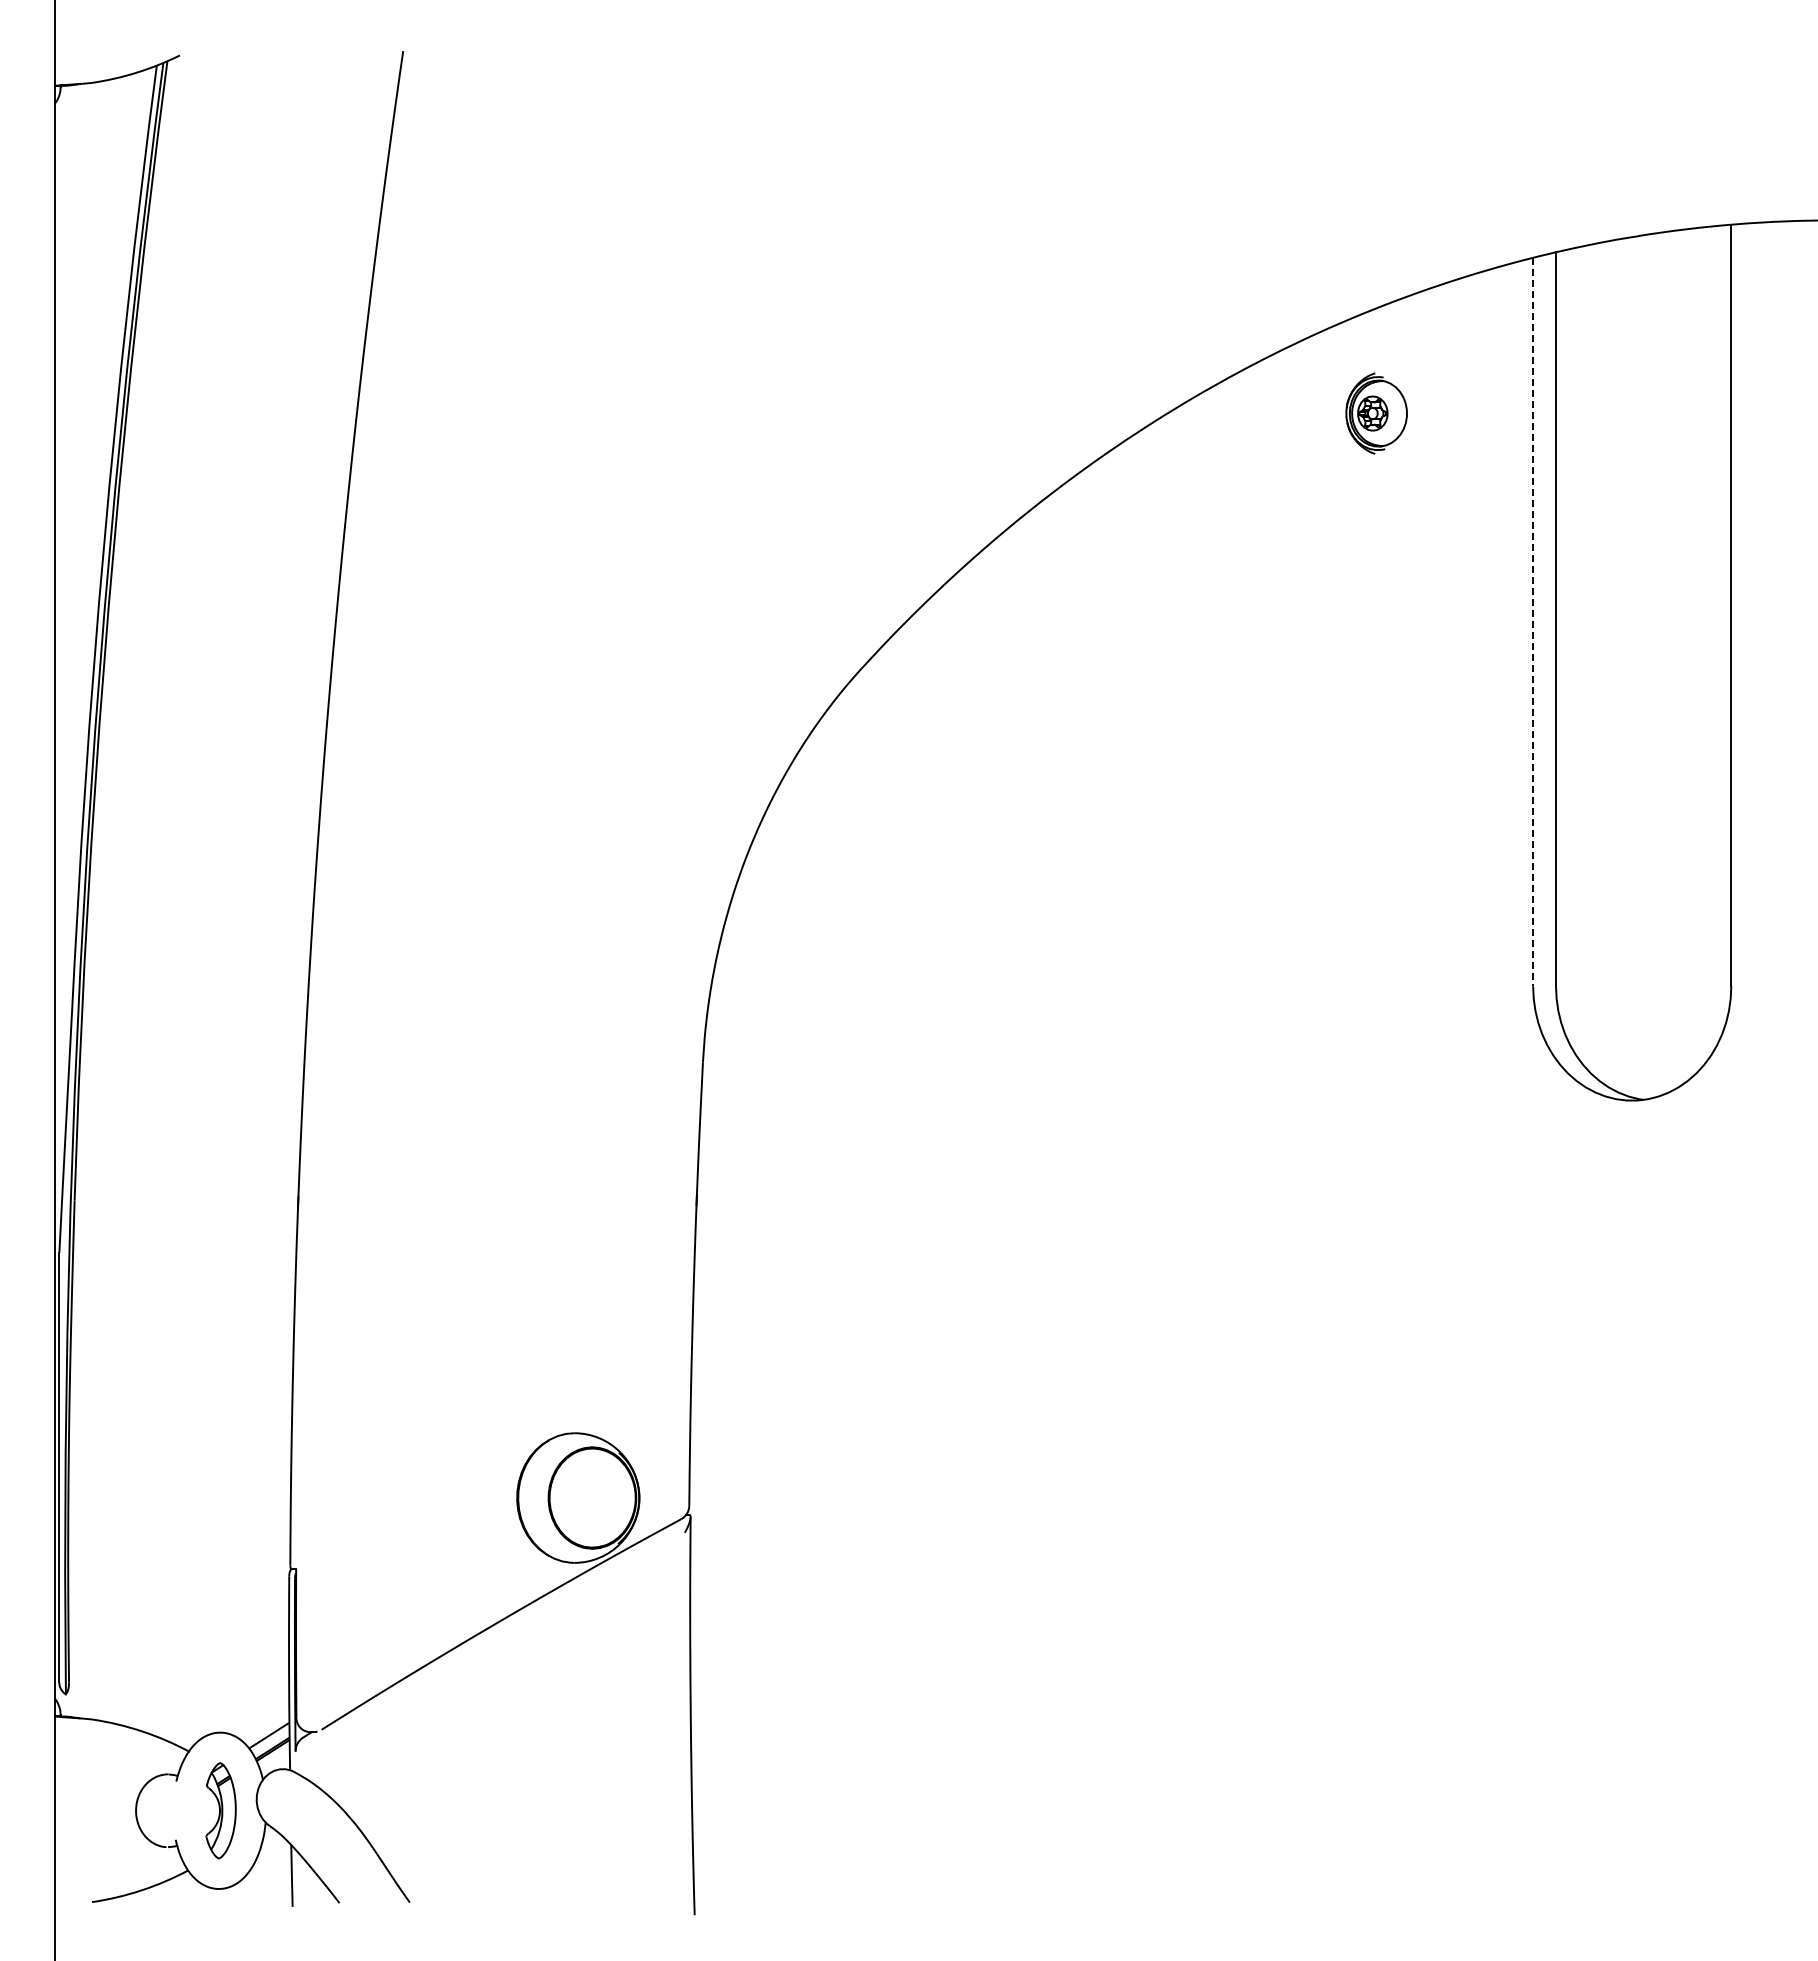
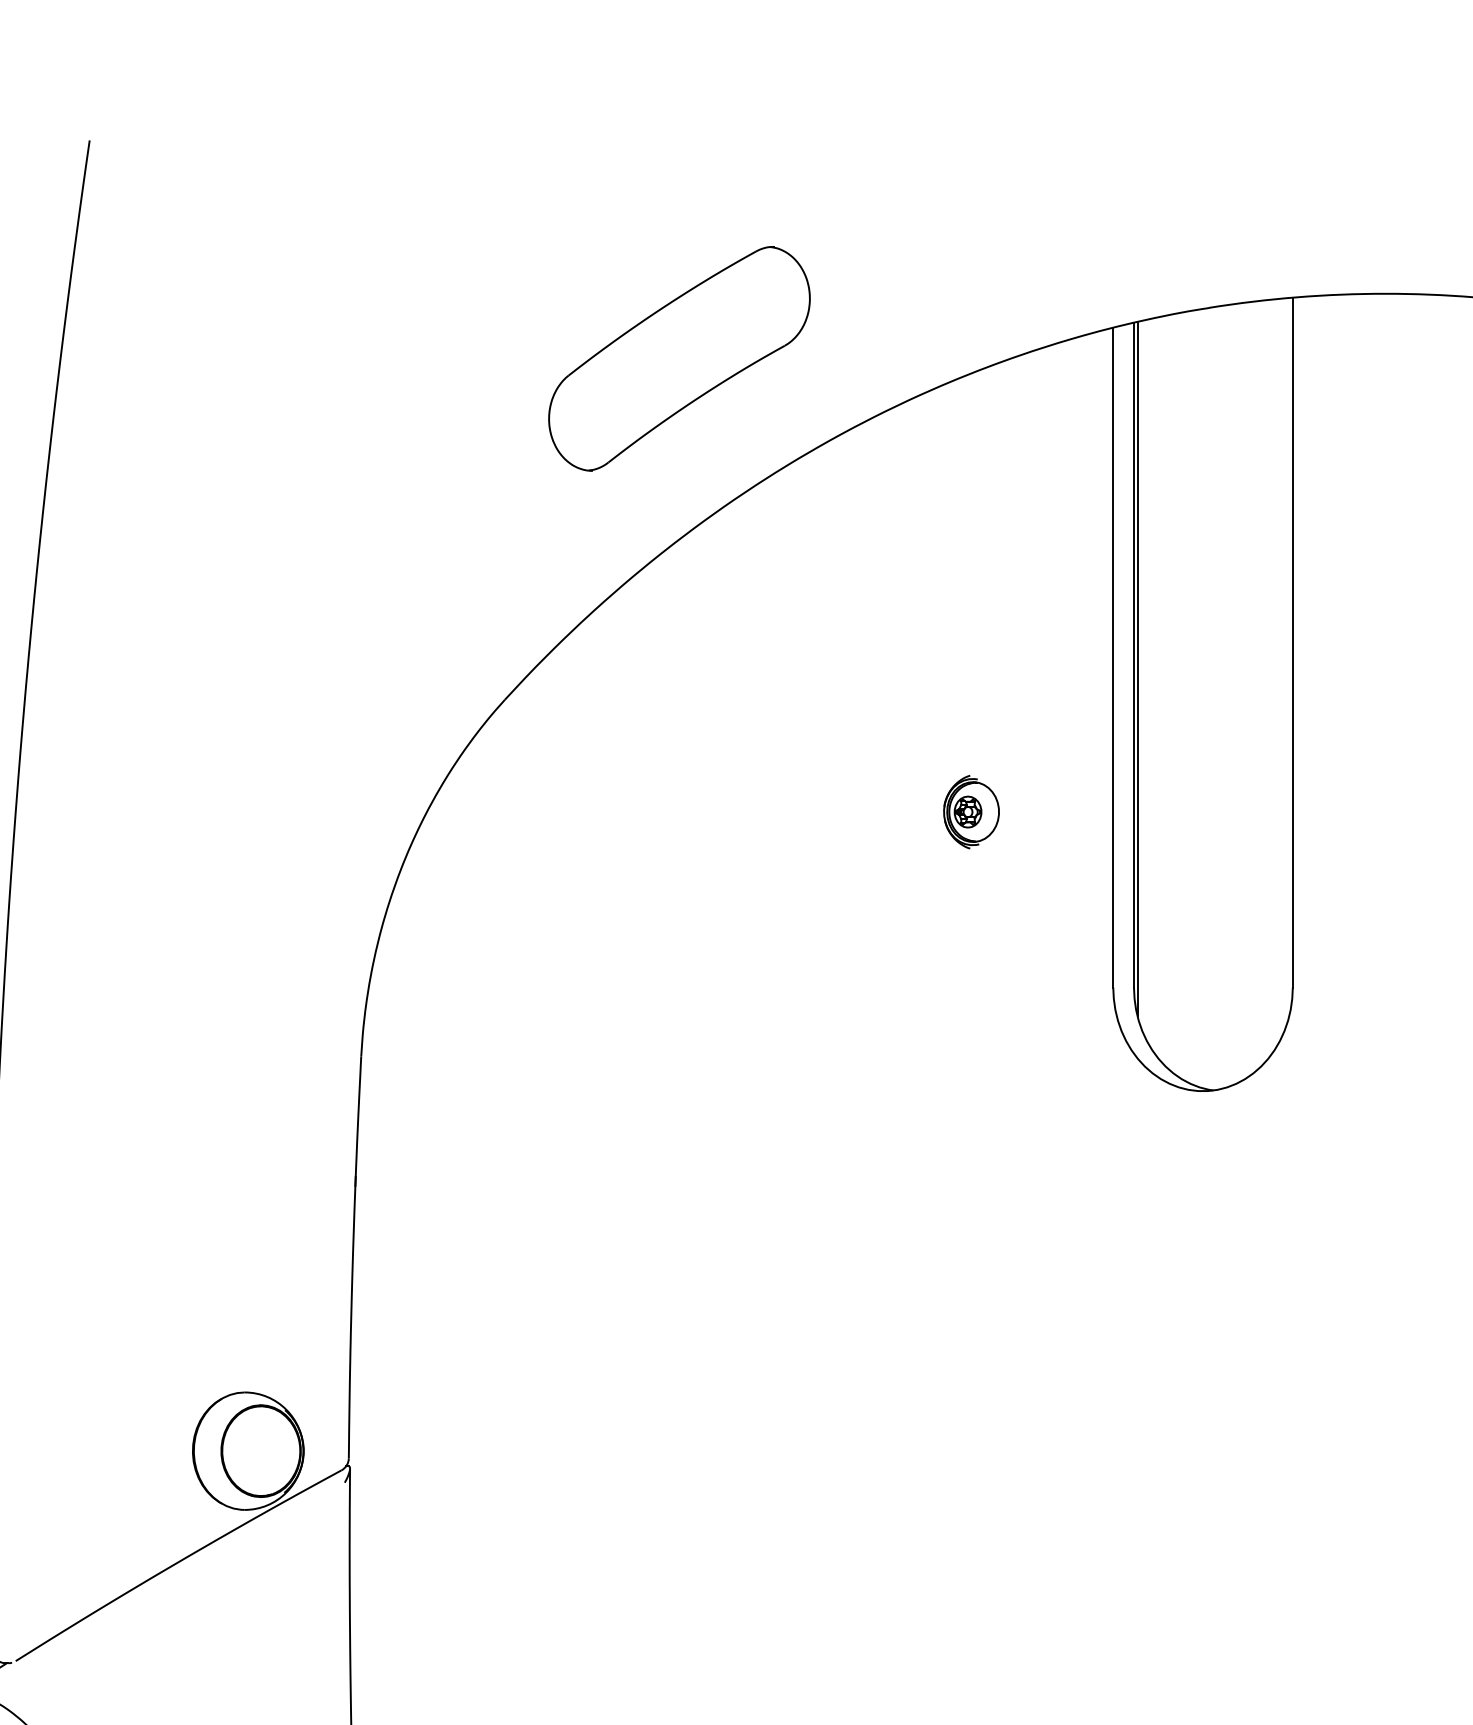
part: (1054, 291) -> (679, 358), added
part: (1376, 413) -> (971, 812), moved
line: (1533, 622) -> (1113, 658), dashed -> solid
line: (1559, 634) -> (1137, 668), added

